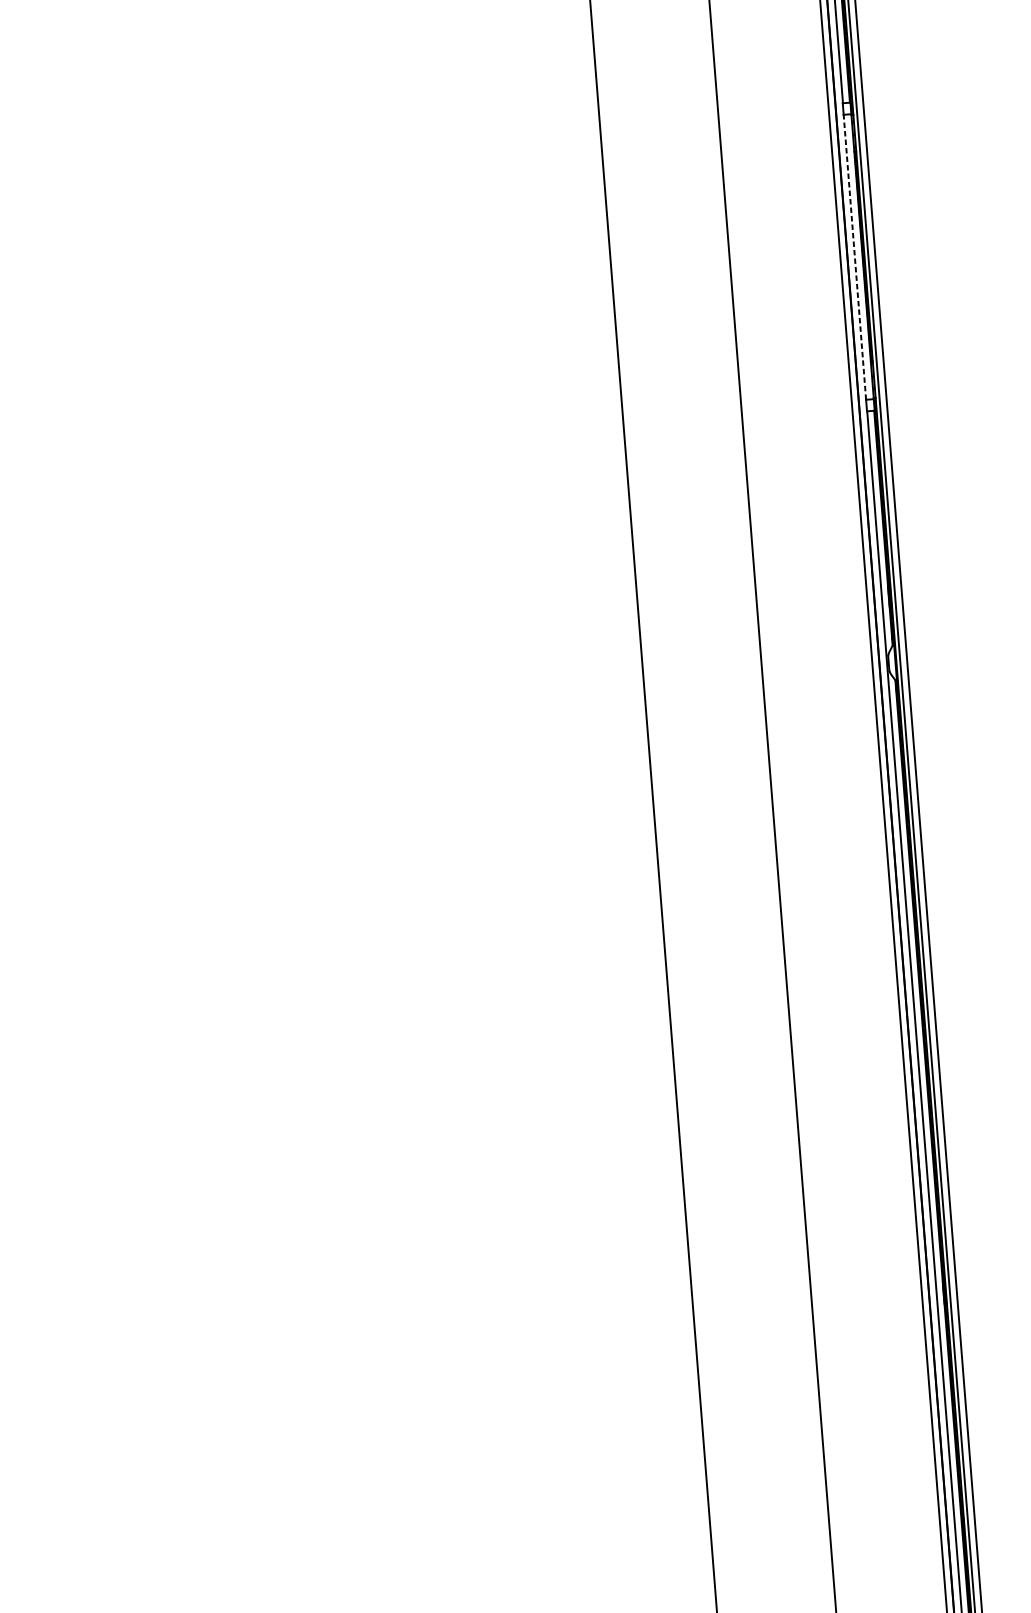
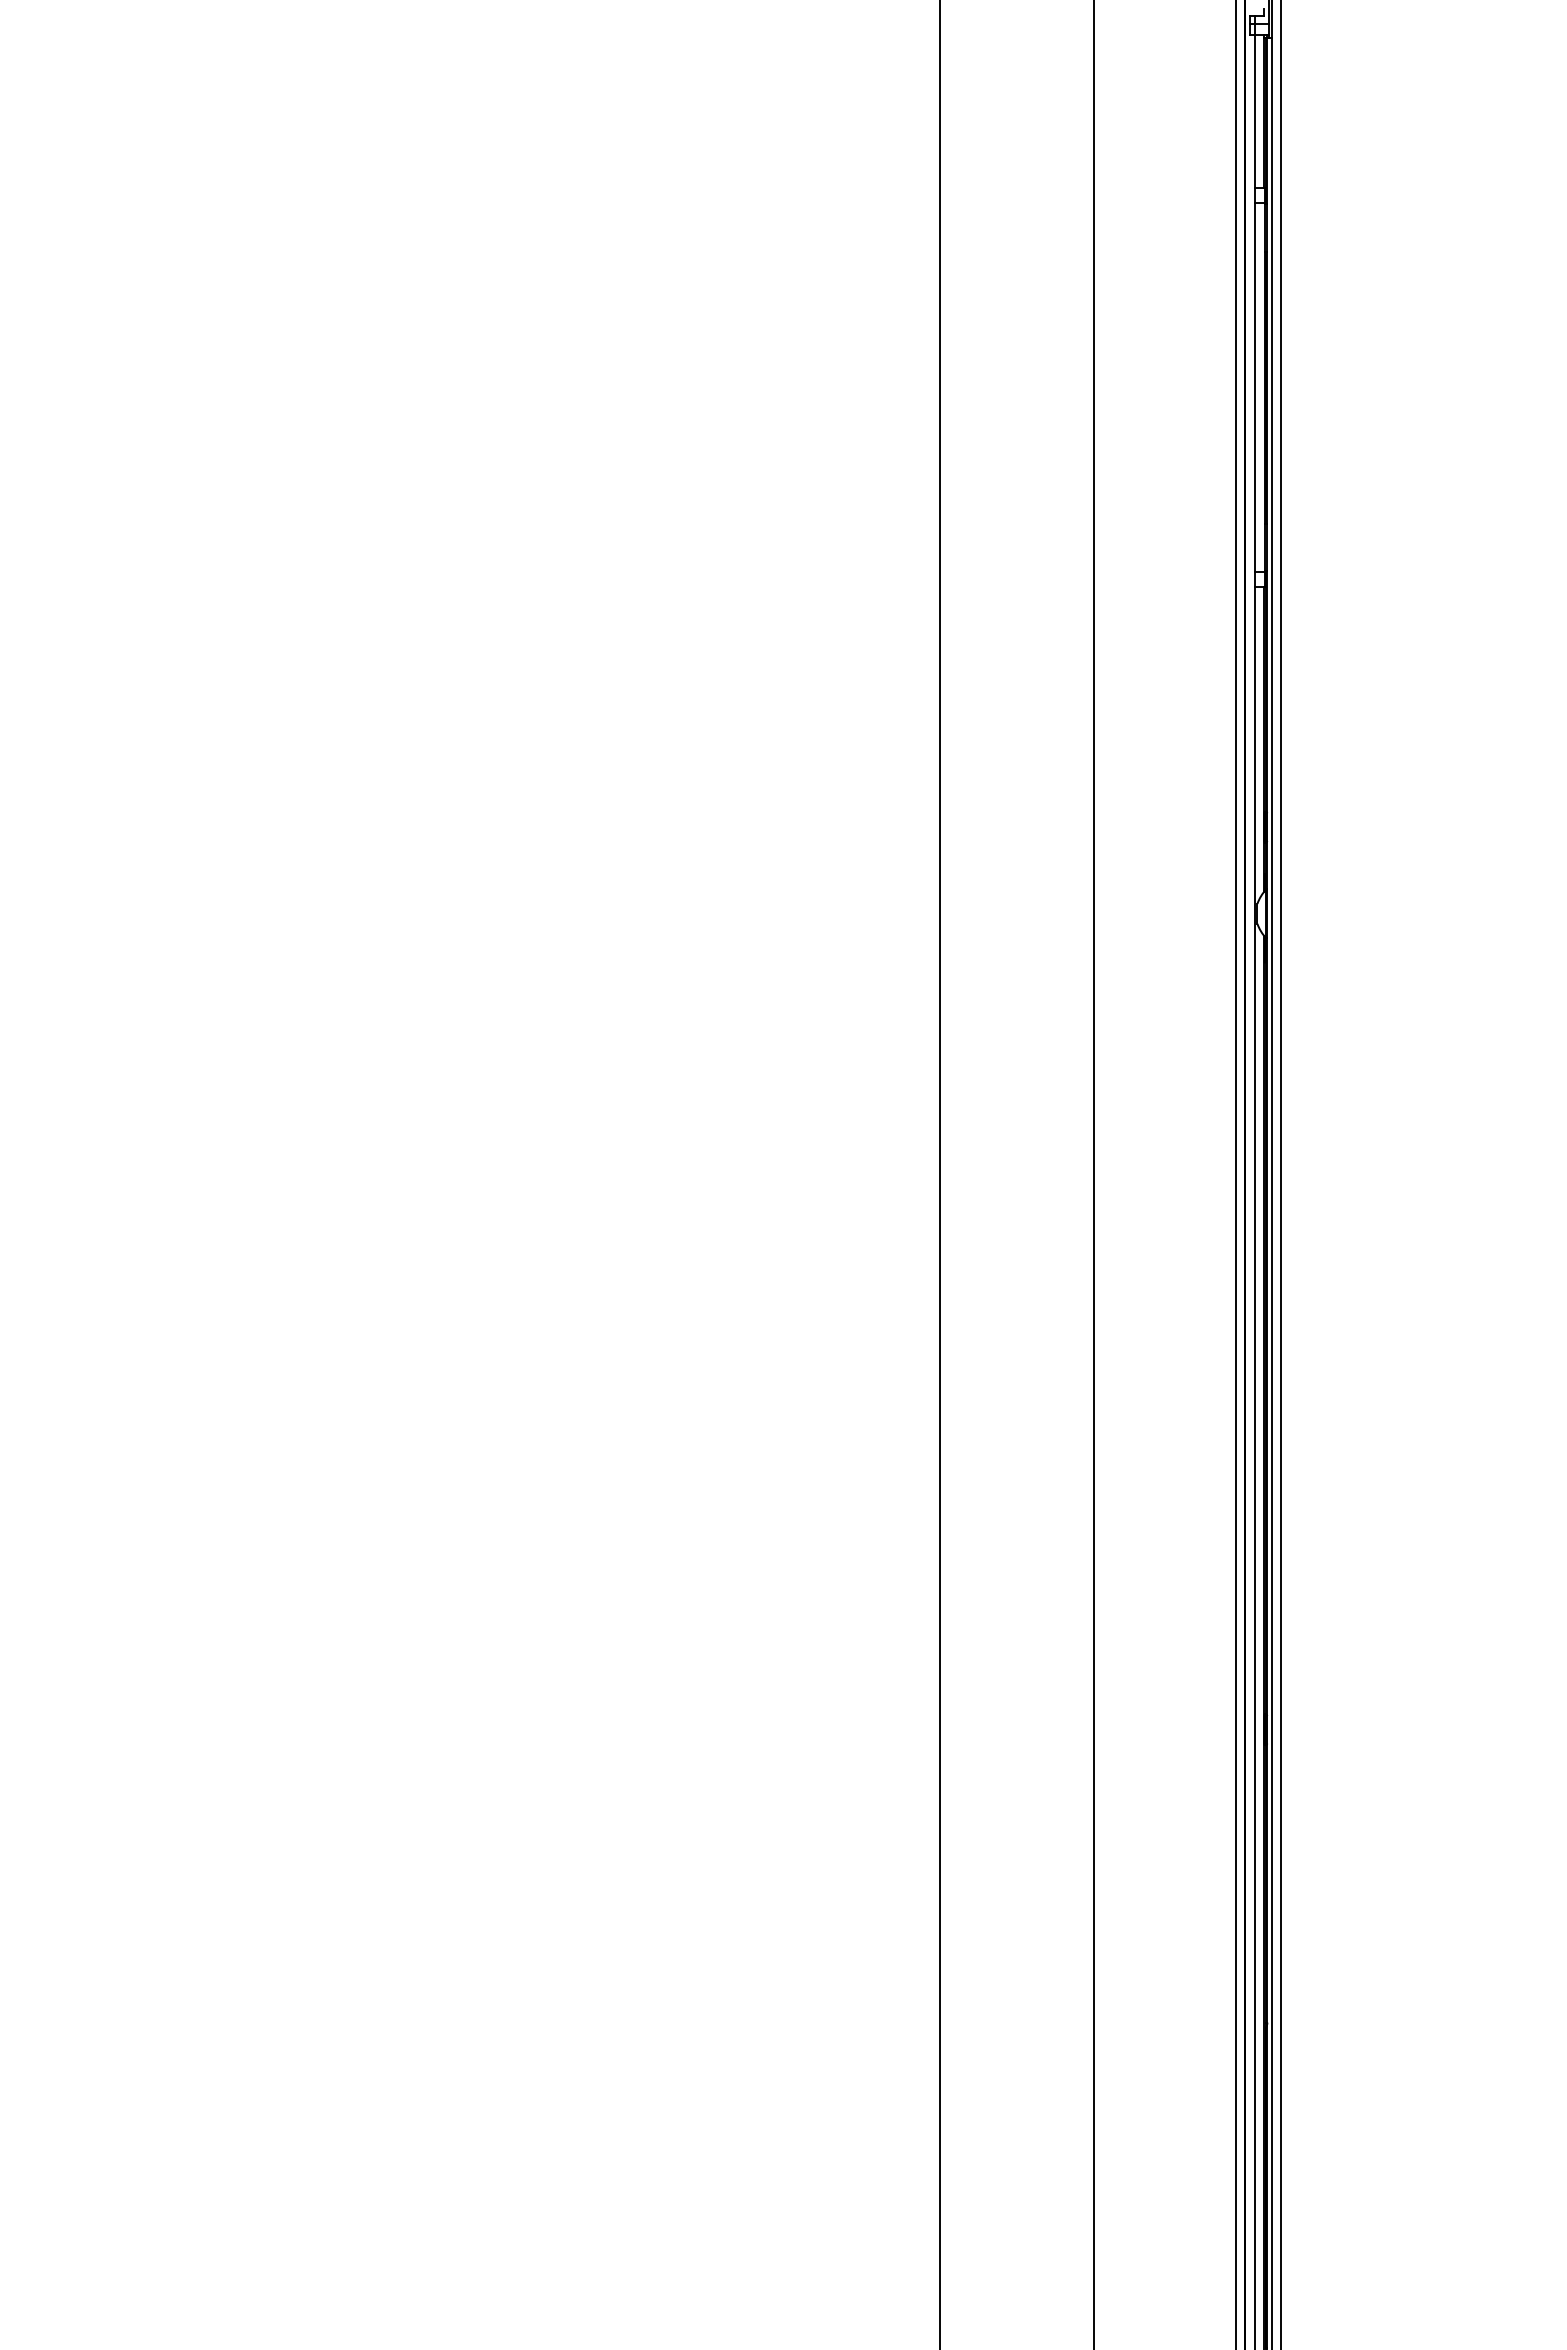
line: (854, 257) -> (1254, 387), dashed -> solid

